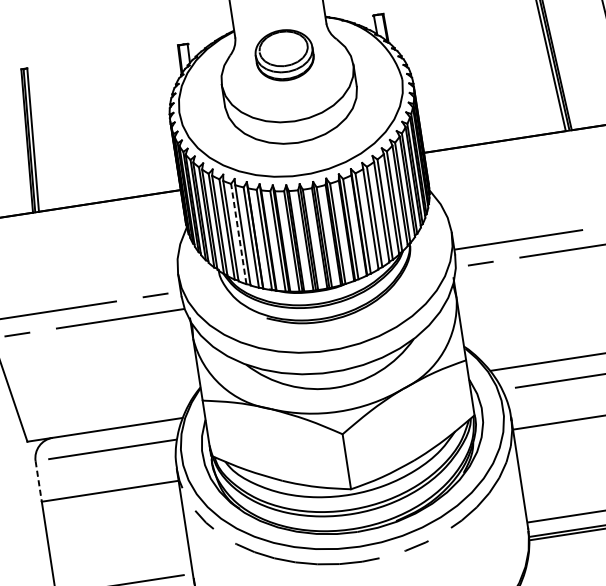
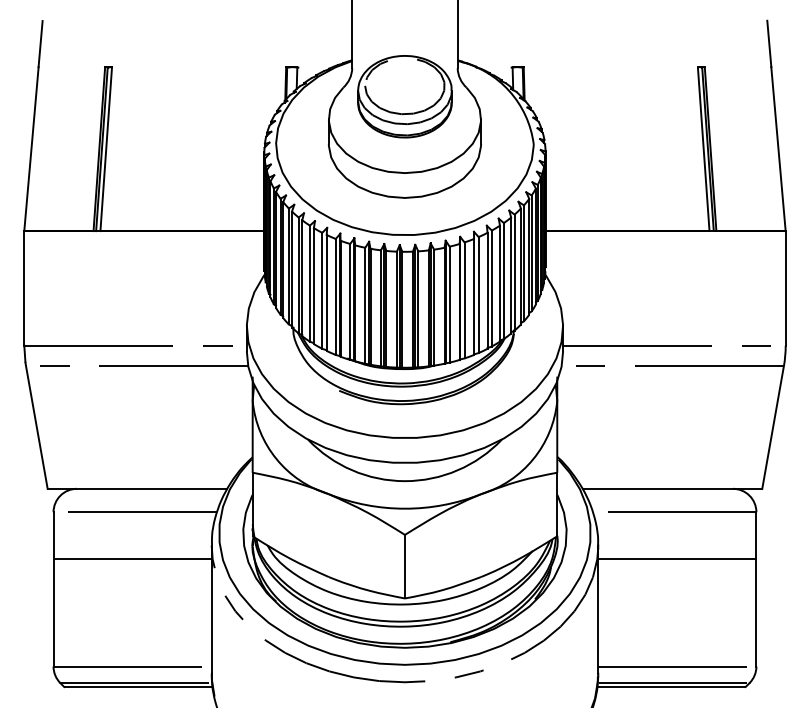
part: (284, 55) -> (404, 96), size x1.43
line: (238, 233) -> (322, 290), dashed -> solid
line: (38, 482) -> (53, 536), dashed -> solid

